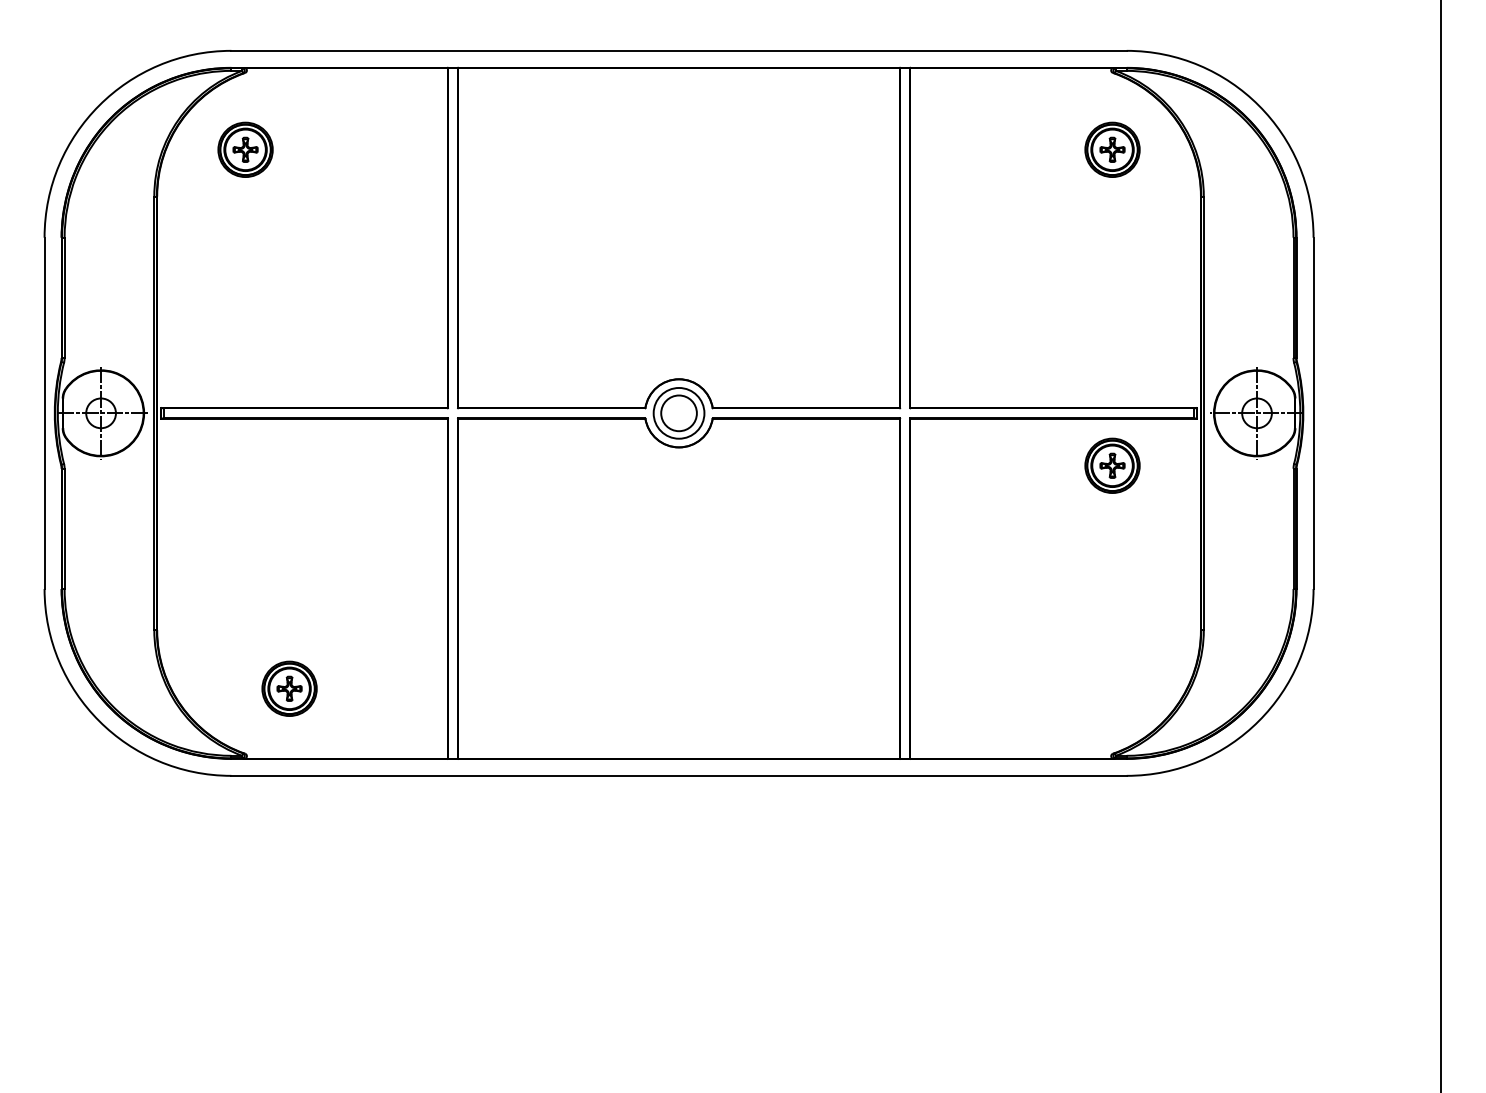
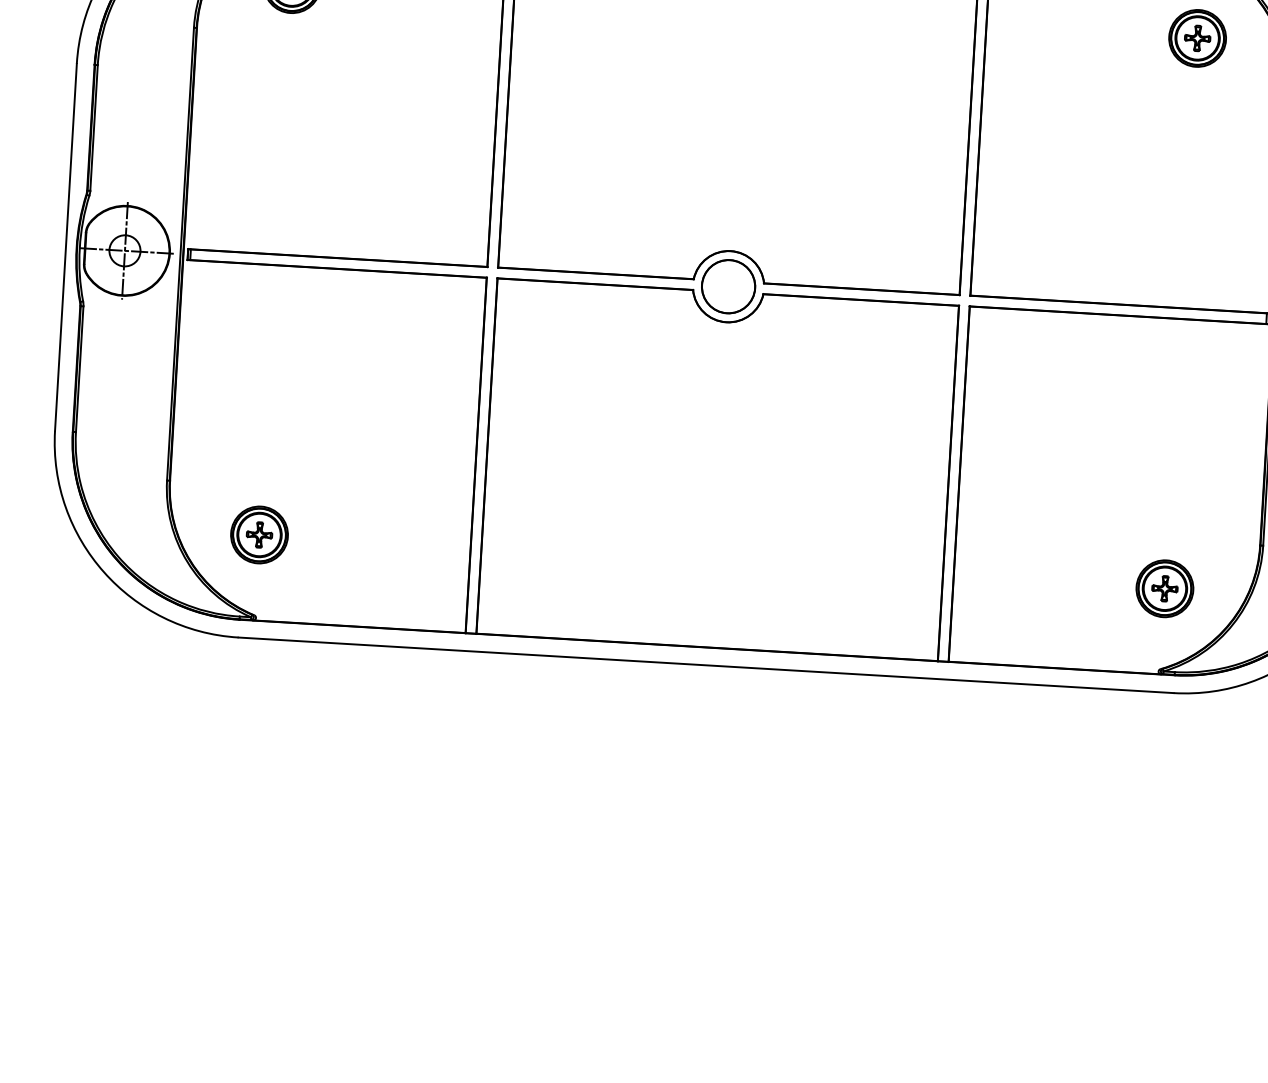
circle: (678, 412) -> (728, 285), size x1.43
part: (1112, 465) -> (1164, 588), moved
part: (289, 688) -> (259, 534), moved

